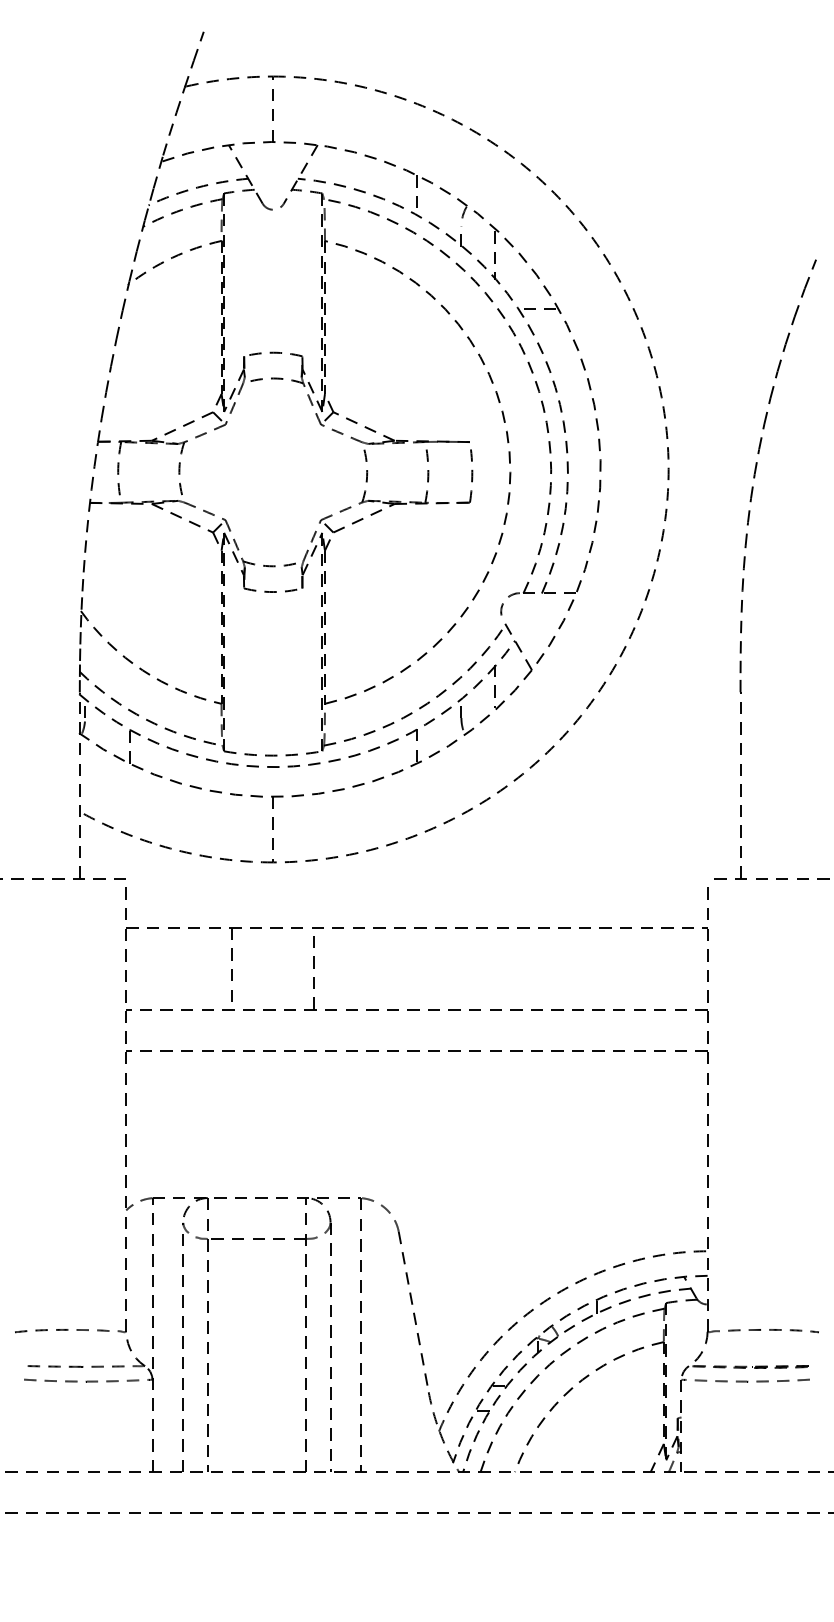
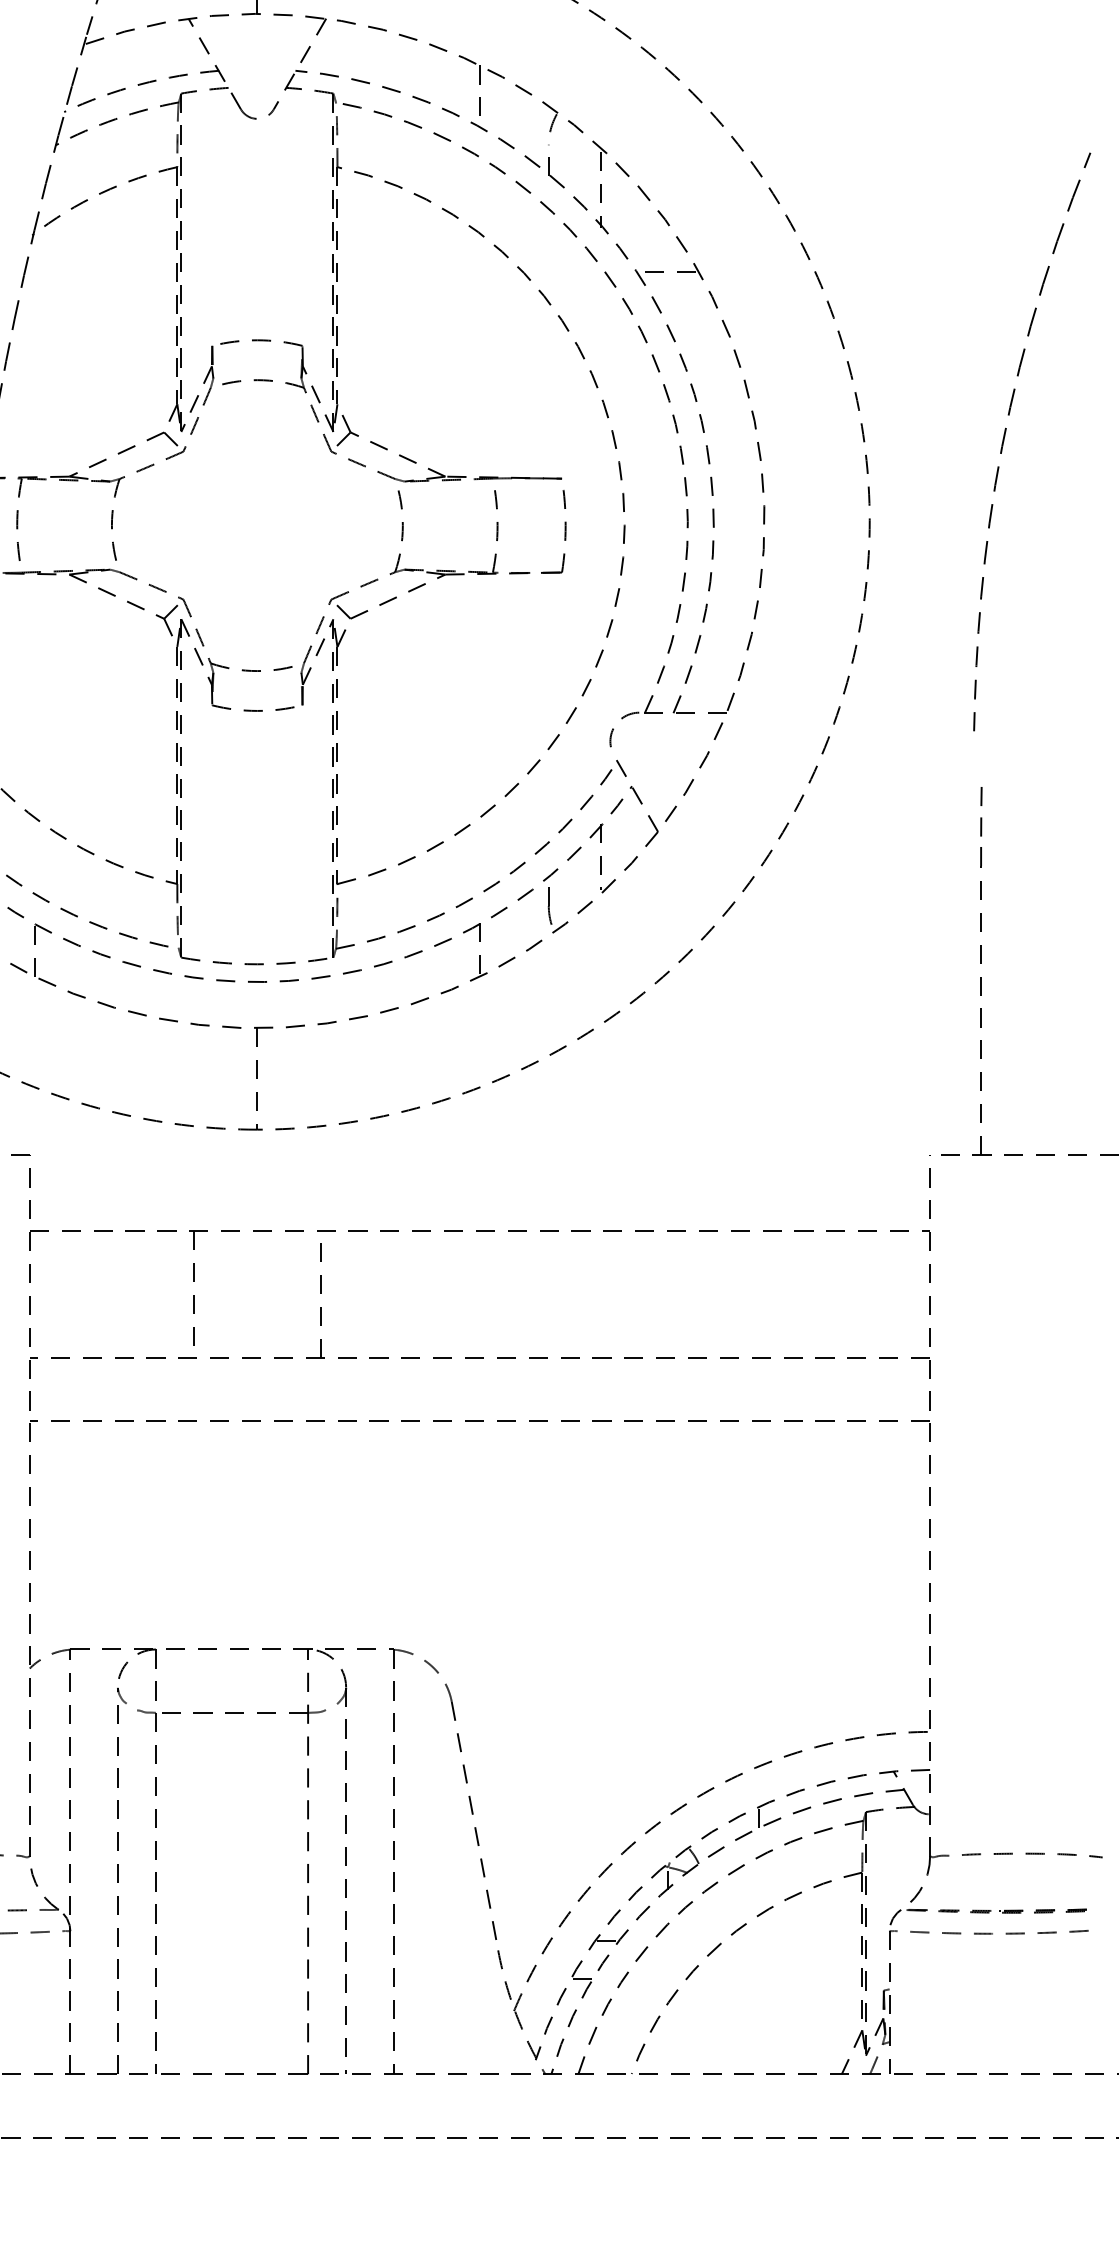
part: (761, 444) -> (1005, 439), moved

